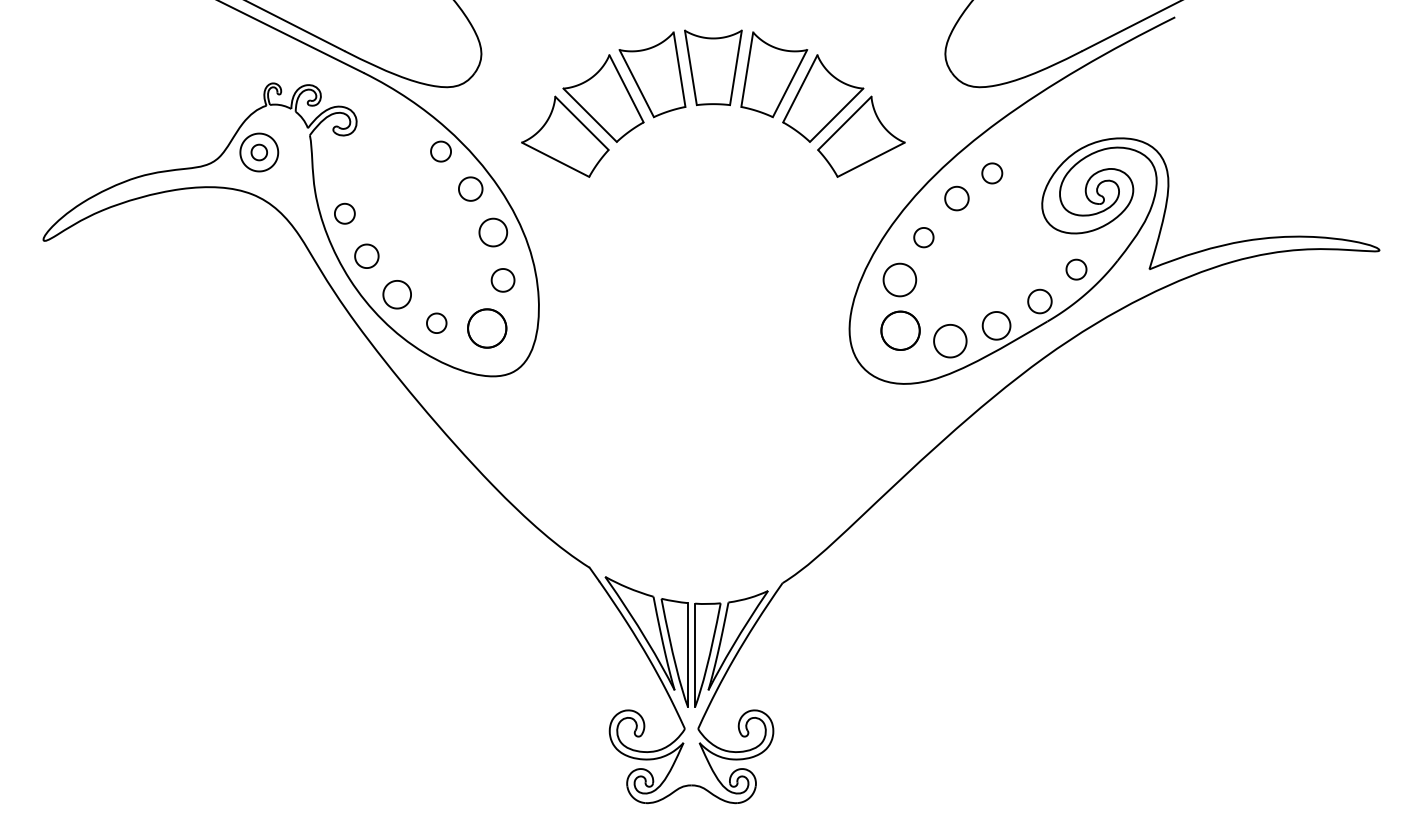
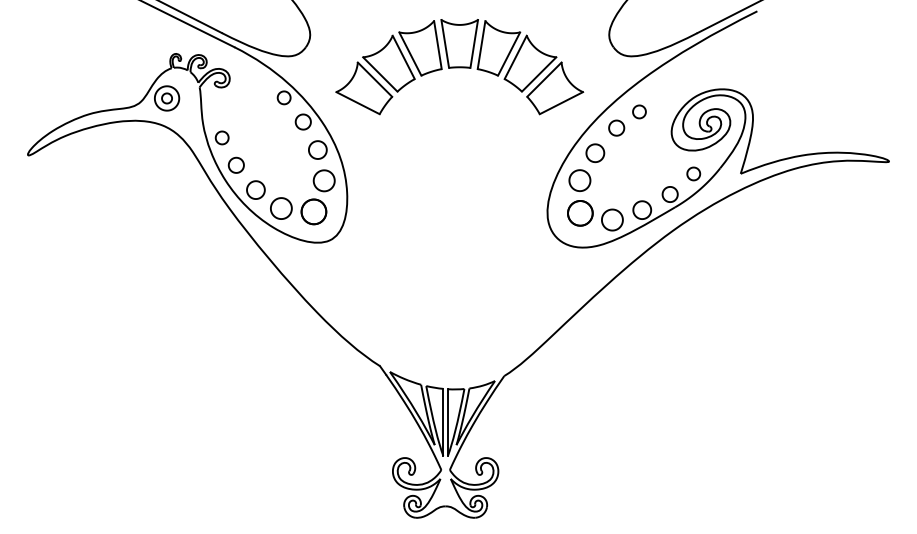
part: (924, 237) -> (595, 153), size x1.43
part: (502, 279) -> (323, 180), size x1.43
part: (436, 323) -> (281, 208), size x1.67

